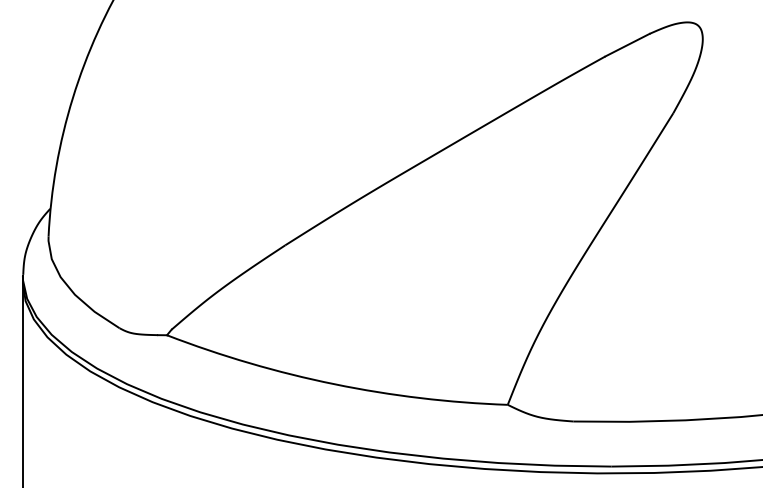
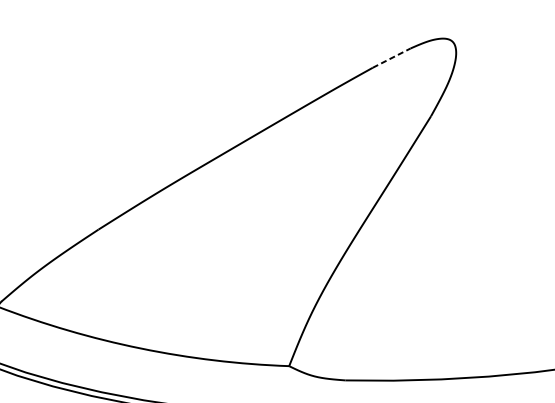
line: (627, 45) -> (391, 58), solid -> dashed

